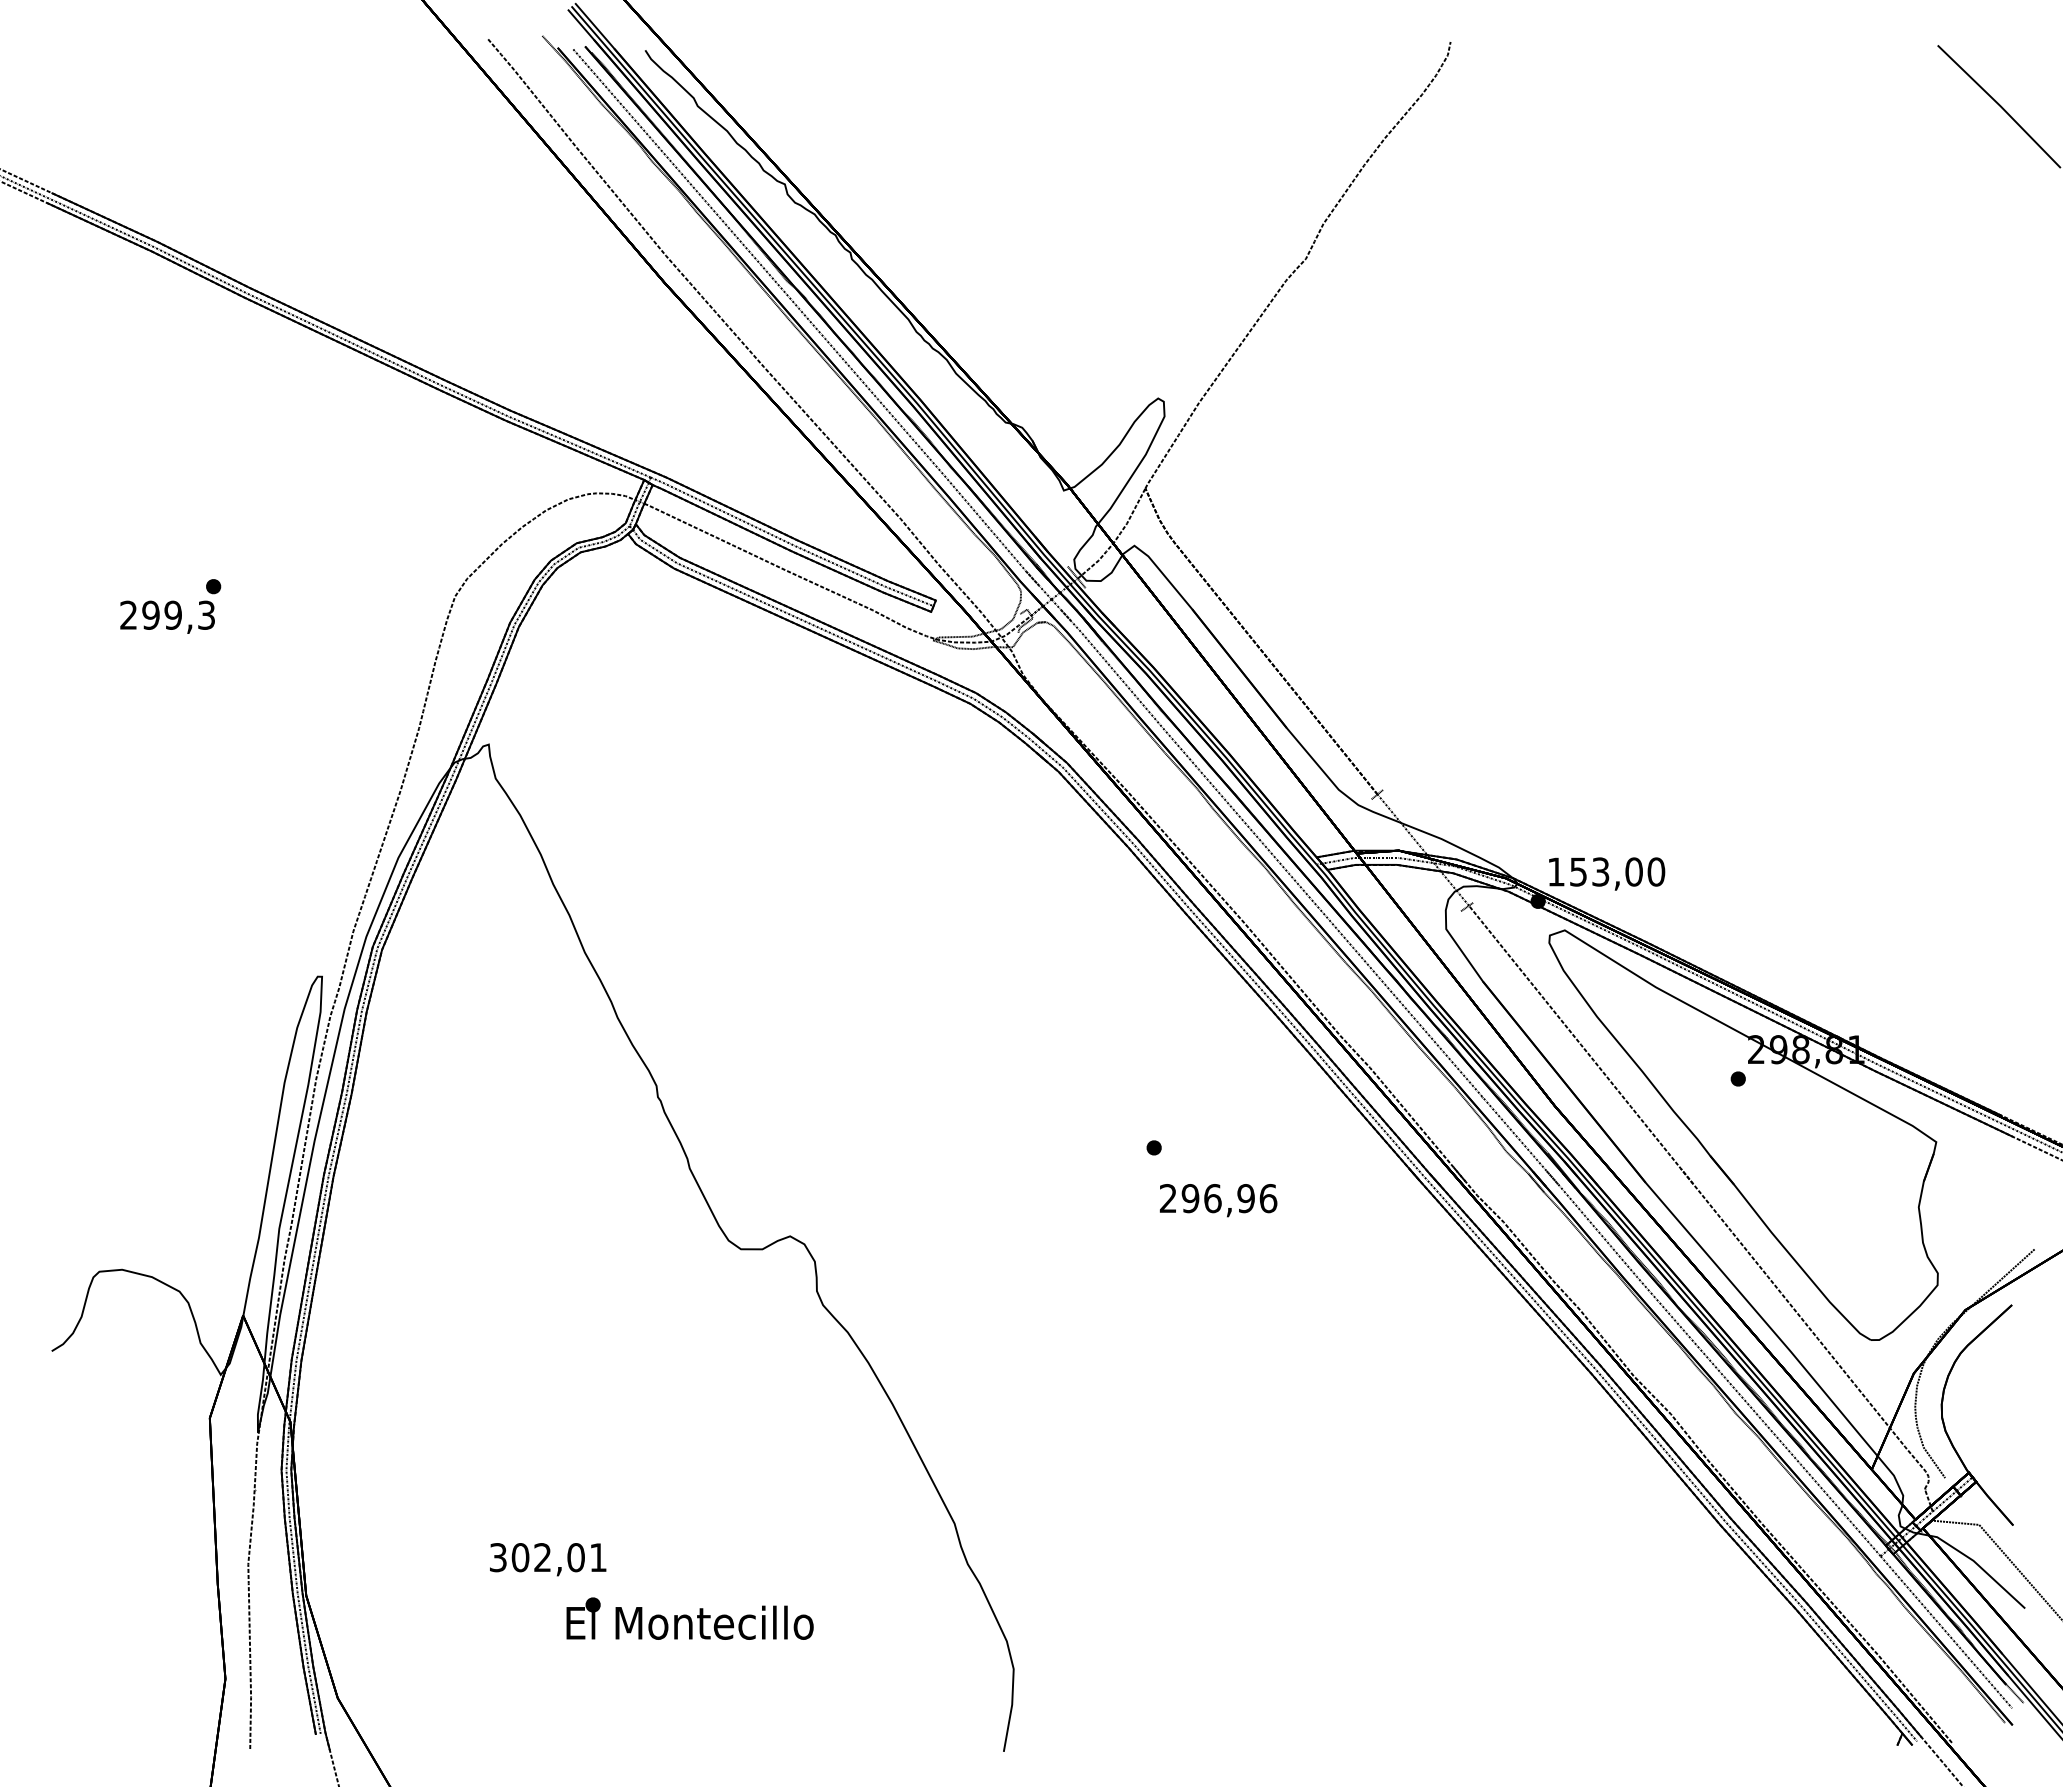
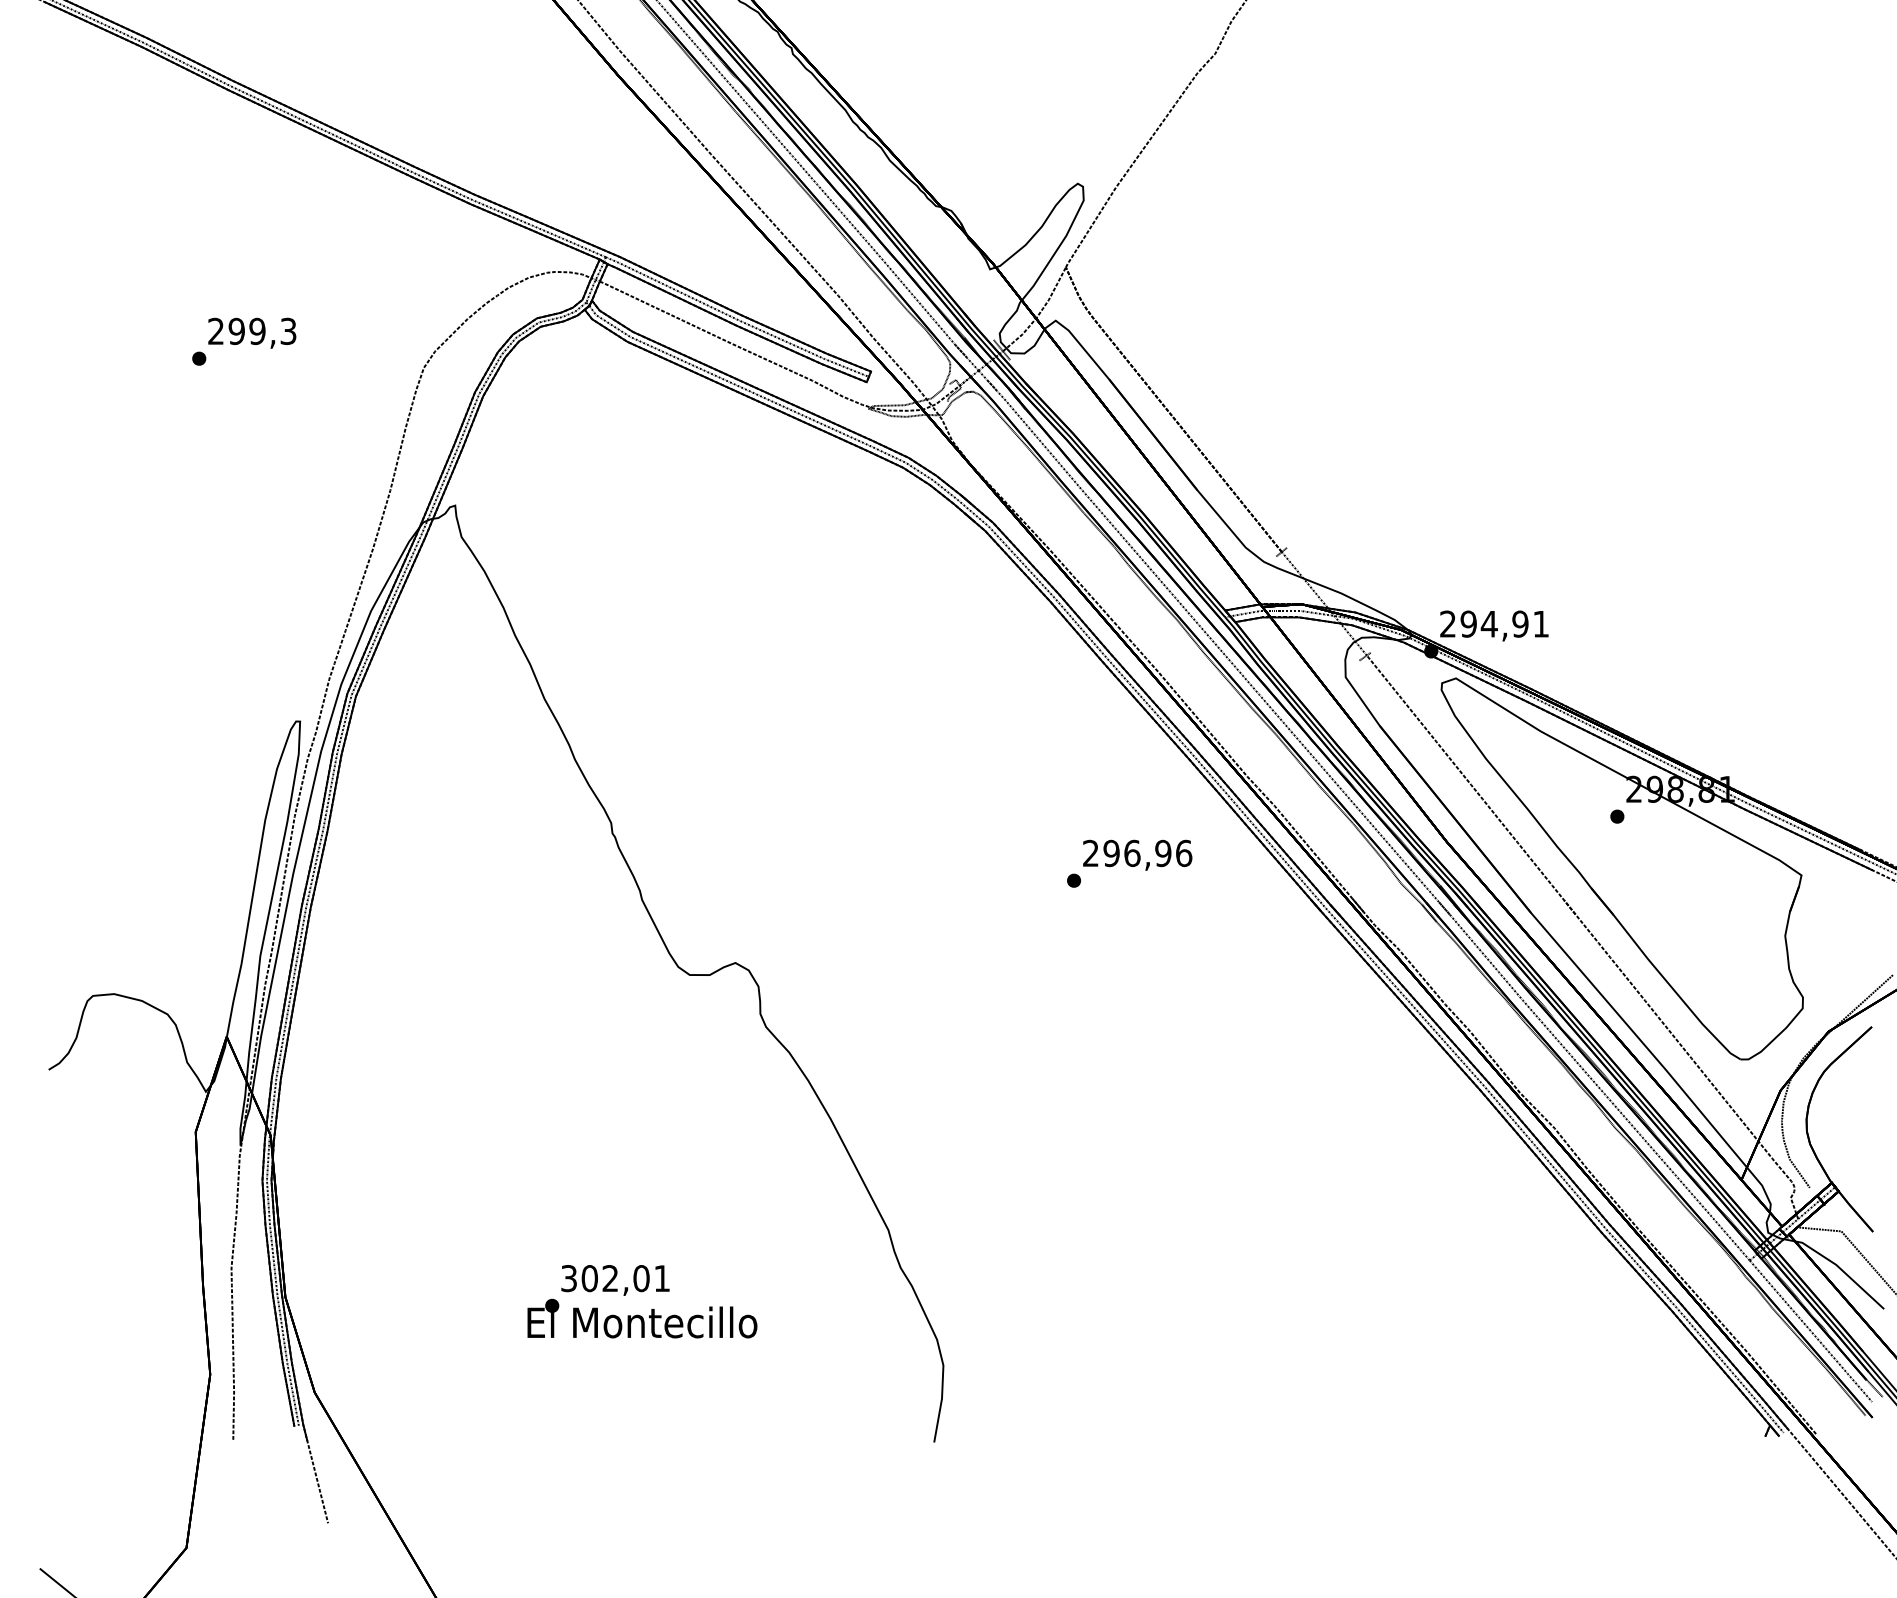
text: (167, 616) -> (252, 332), moved
text: (1606, 871) -> (1494, 623), 153,00 -> 294,91
text: (1218, 1200) -> (1137, 855), moved
text: (548, 1559) -> (615, 1280), moved

